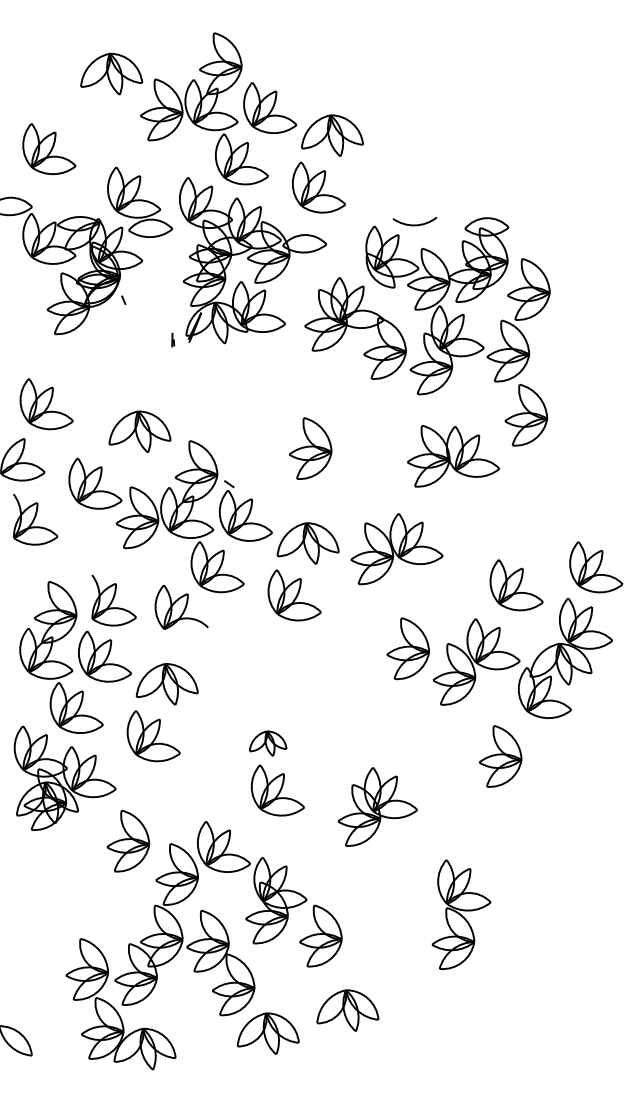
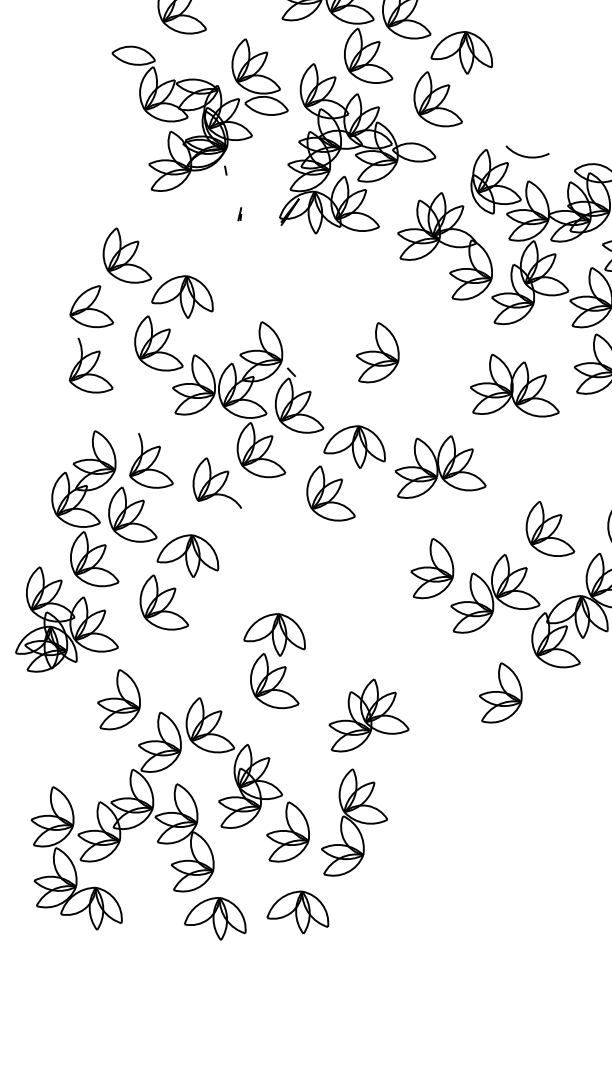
part: (173, 340) -> (240, 214), moved
part: (139, 431) -> (184, 296), moved
part: (267, 743) -> (275, 633), size x1.67
part: (461, 914) -> (356, 825), moved

